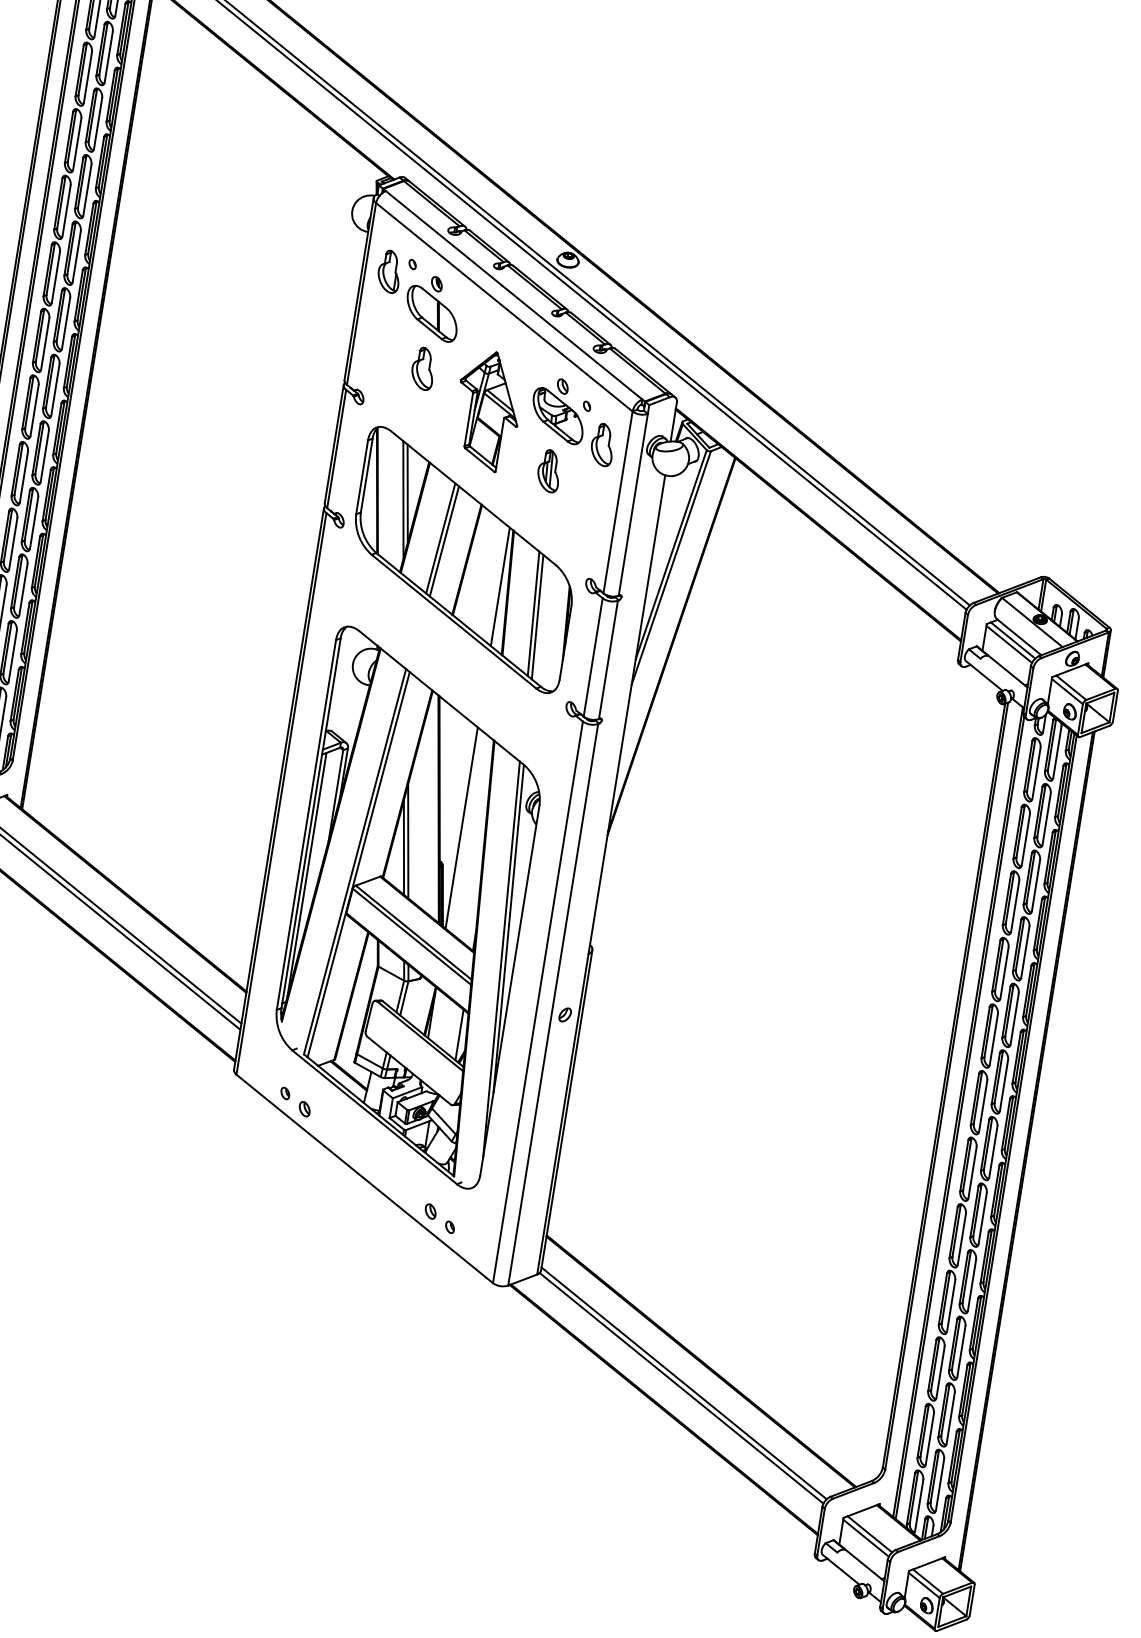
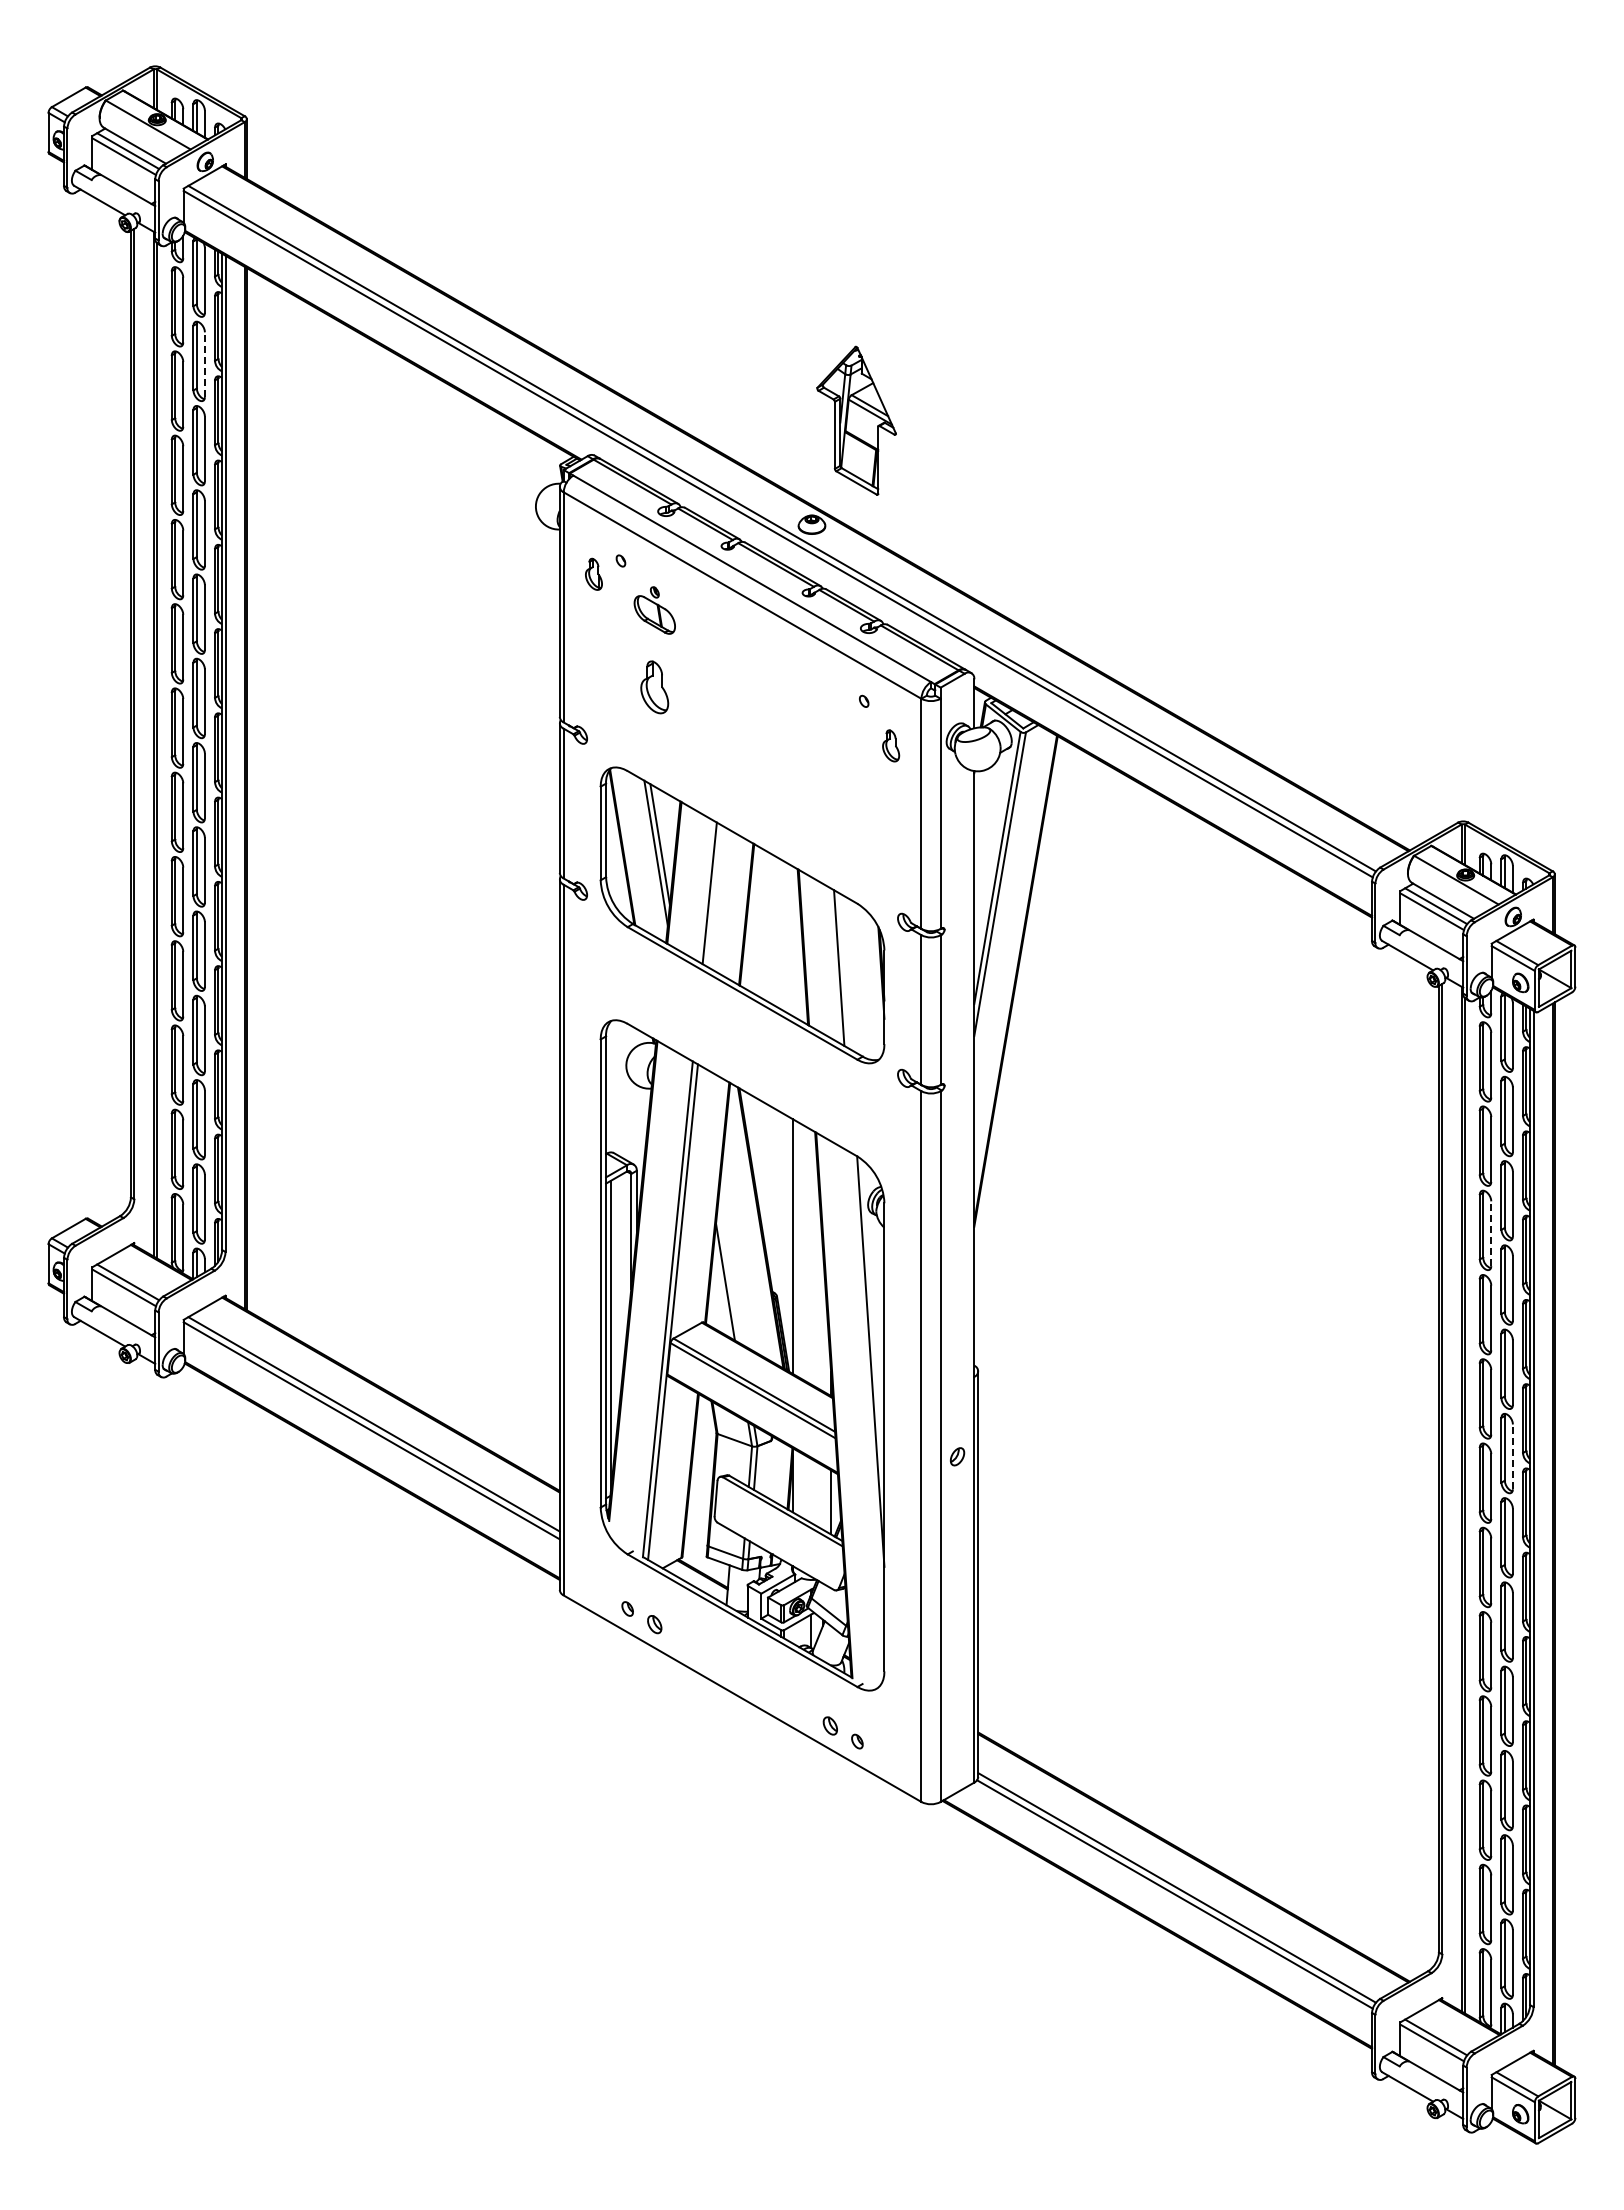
line: (108, 56) -> (204, 364), solid -> dashed
part: (389, 271) -> (593, 574), size x0.6
part: (432, 307) -> (654, 610), size x0.6
part: (487, 410) -> (856, 420), moved
part: (559, 410) -> (830, 711), removed
part: (602, 444) -> (890, 745), size x0.6
part: (549, 470) -> (830, 788), removed
line: (444, 541) -> (714, 896), removed
line: (500, 586) -> (792, 941), removed
line: (537, 617) -> (844, 971), removed
line: (408, 840) -> (729, 1272), removed
line: (1015, 906) -> (1491, 1233), solid -> dashed
line: (501, 959) -> (867, 1400), removed
line: (1003, 1084) -> (1512, 1456), solid -> dashed

